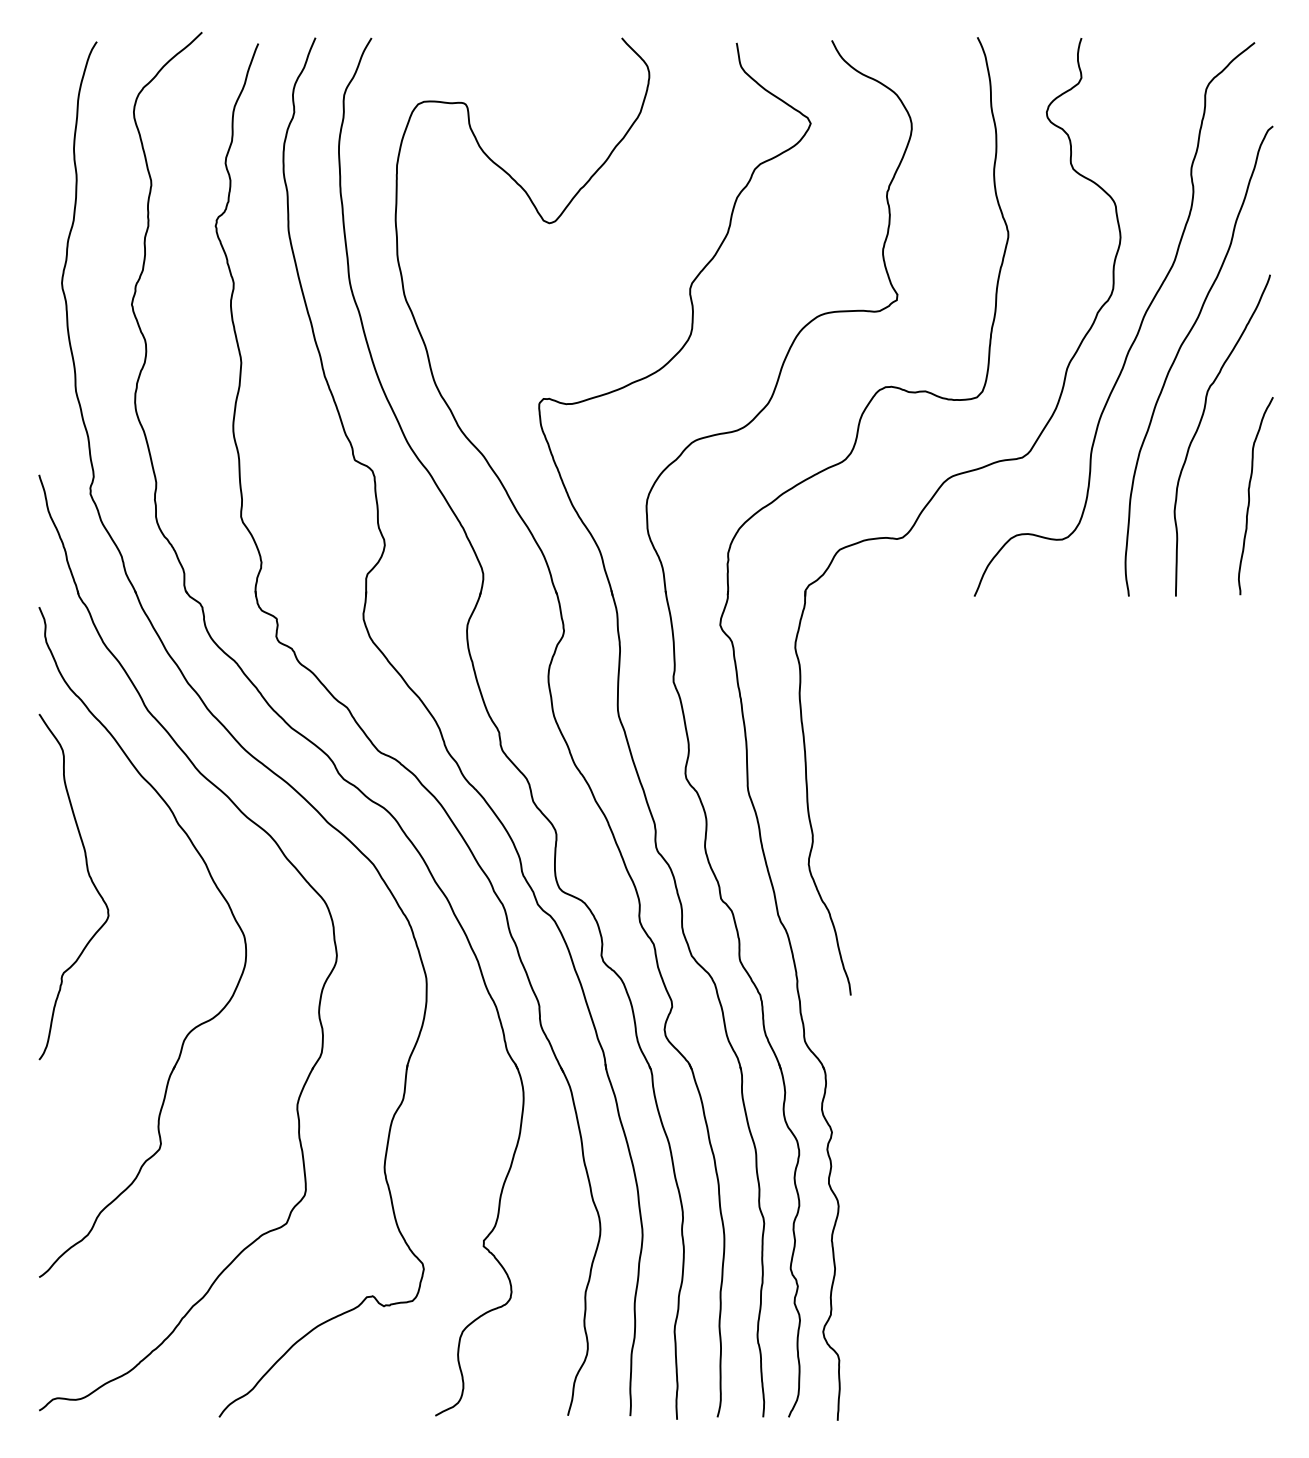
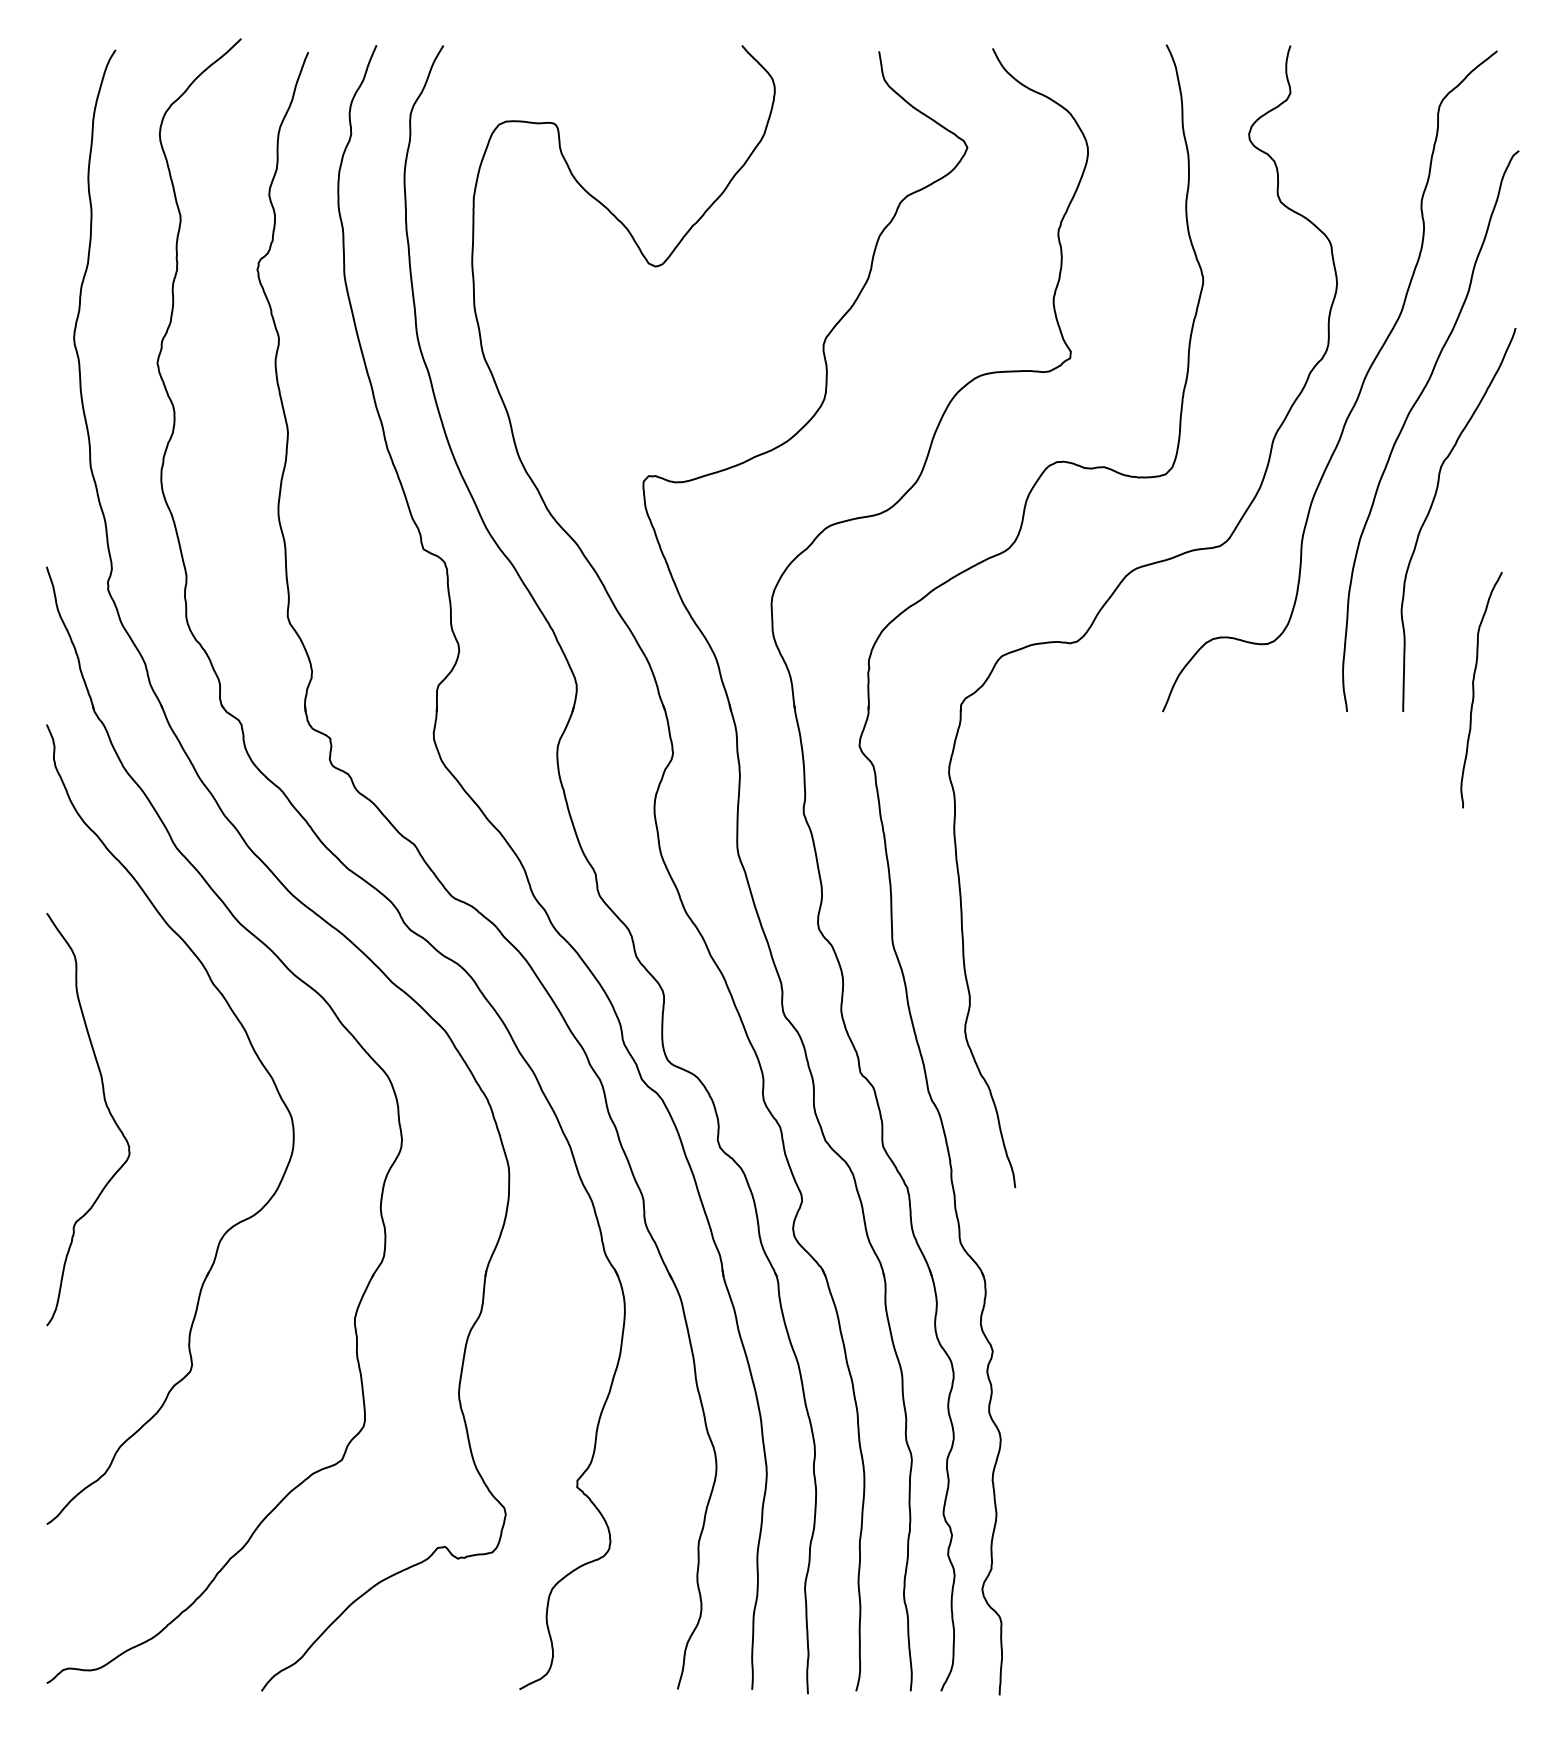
curve: (1249, 495) -> (1474, 689), moved
curve: (90, 878) -> (107, 1109), moved

